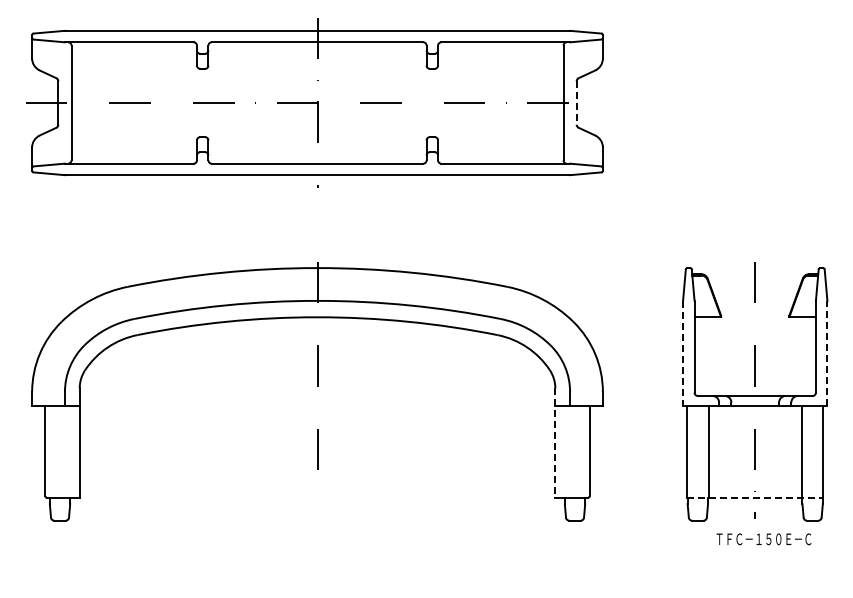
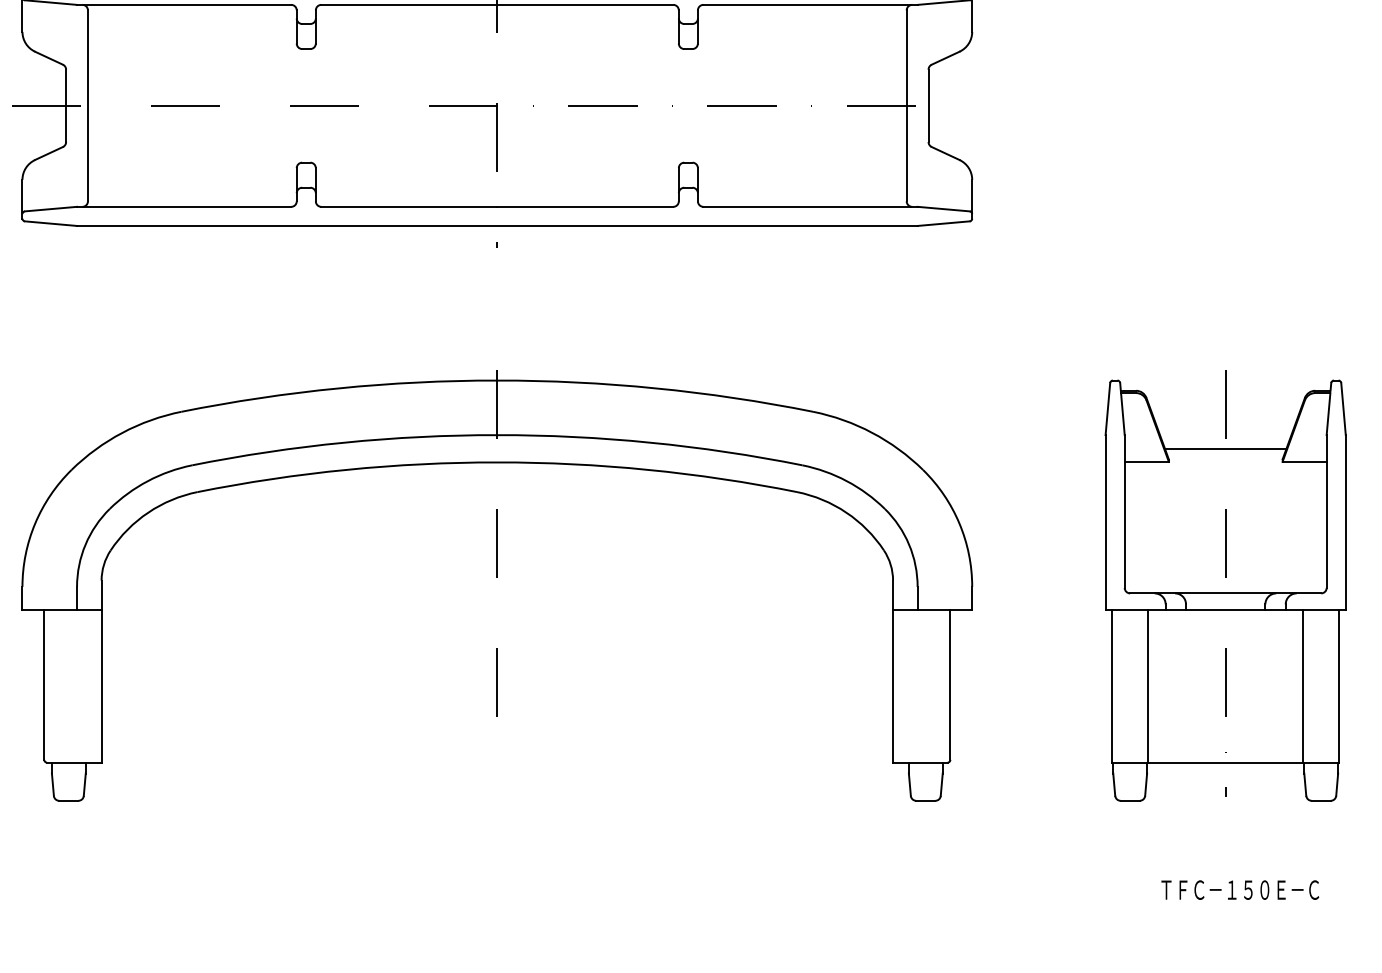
line: (576, 103) -> (928, 106), dashed -> solid
line: (754, 309) -> (1224, 449), added
line: (827, 352) -> (1345, 521), dashed -> solid
line: (683, 353) -> (1106, 522), dashed -> solid
line: (555, 443) -> (893, 672), dashed -> solid
line: (755, 497) -> (1226, 762), dashed -> solid
text: (763, 539) -> (1239, 890), moved

